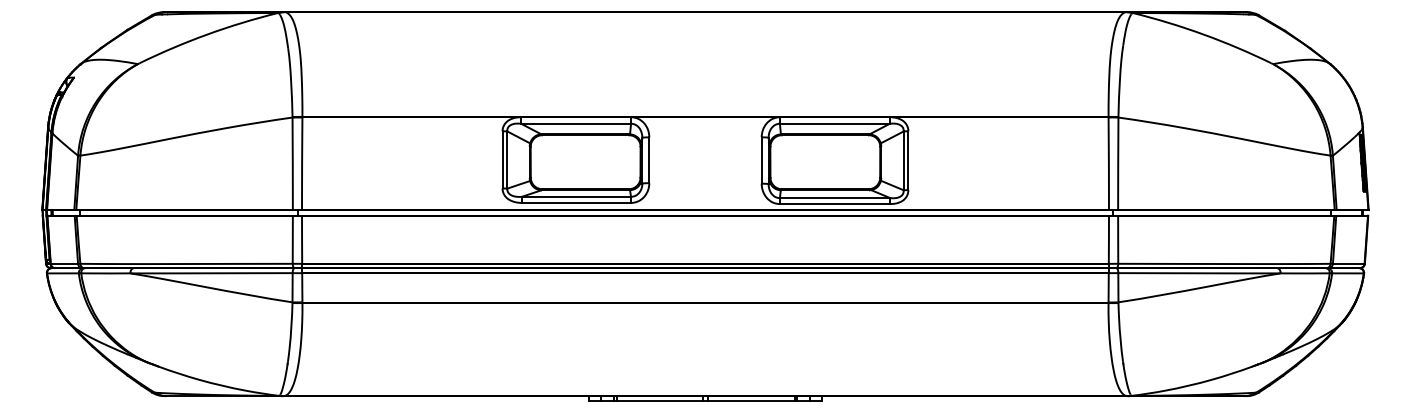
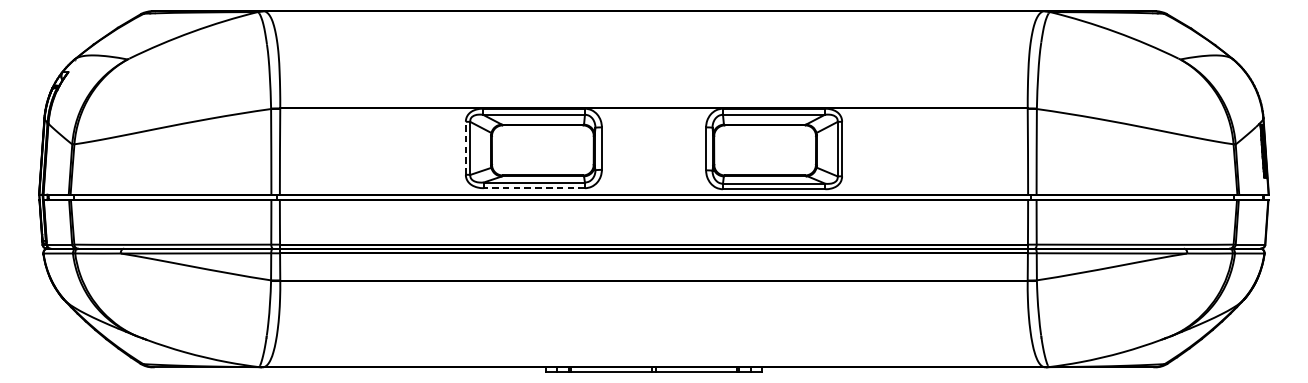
line: (502, 159) -> (465, 147), solid -> dashed
line: (576, 202) -> (534, 187), solid -> dashed

